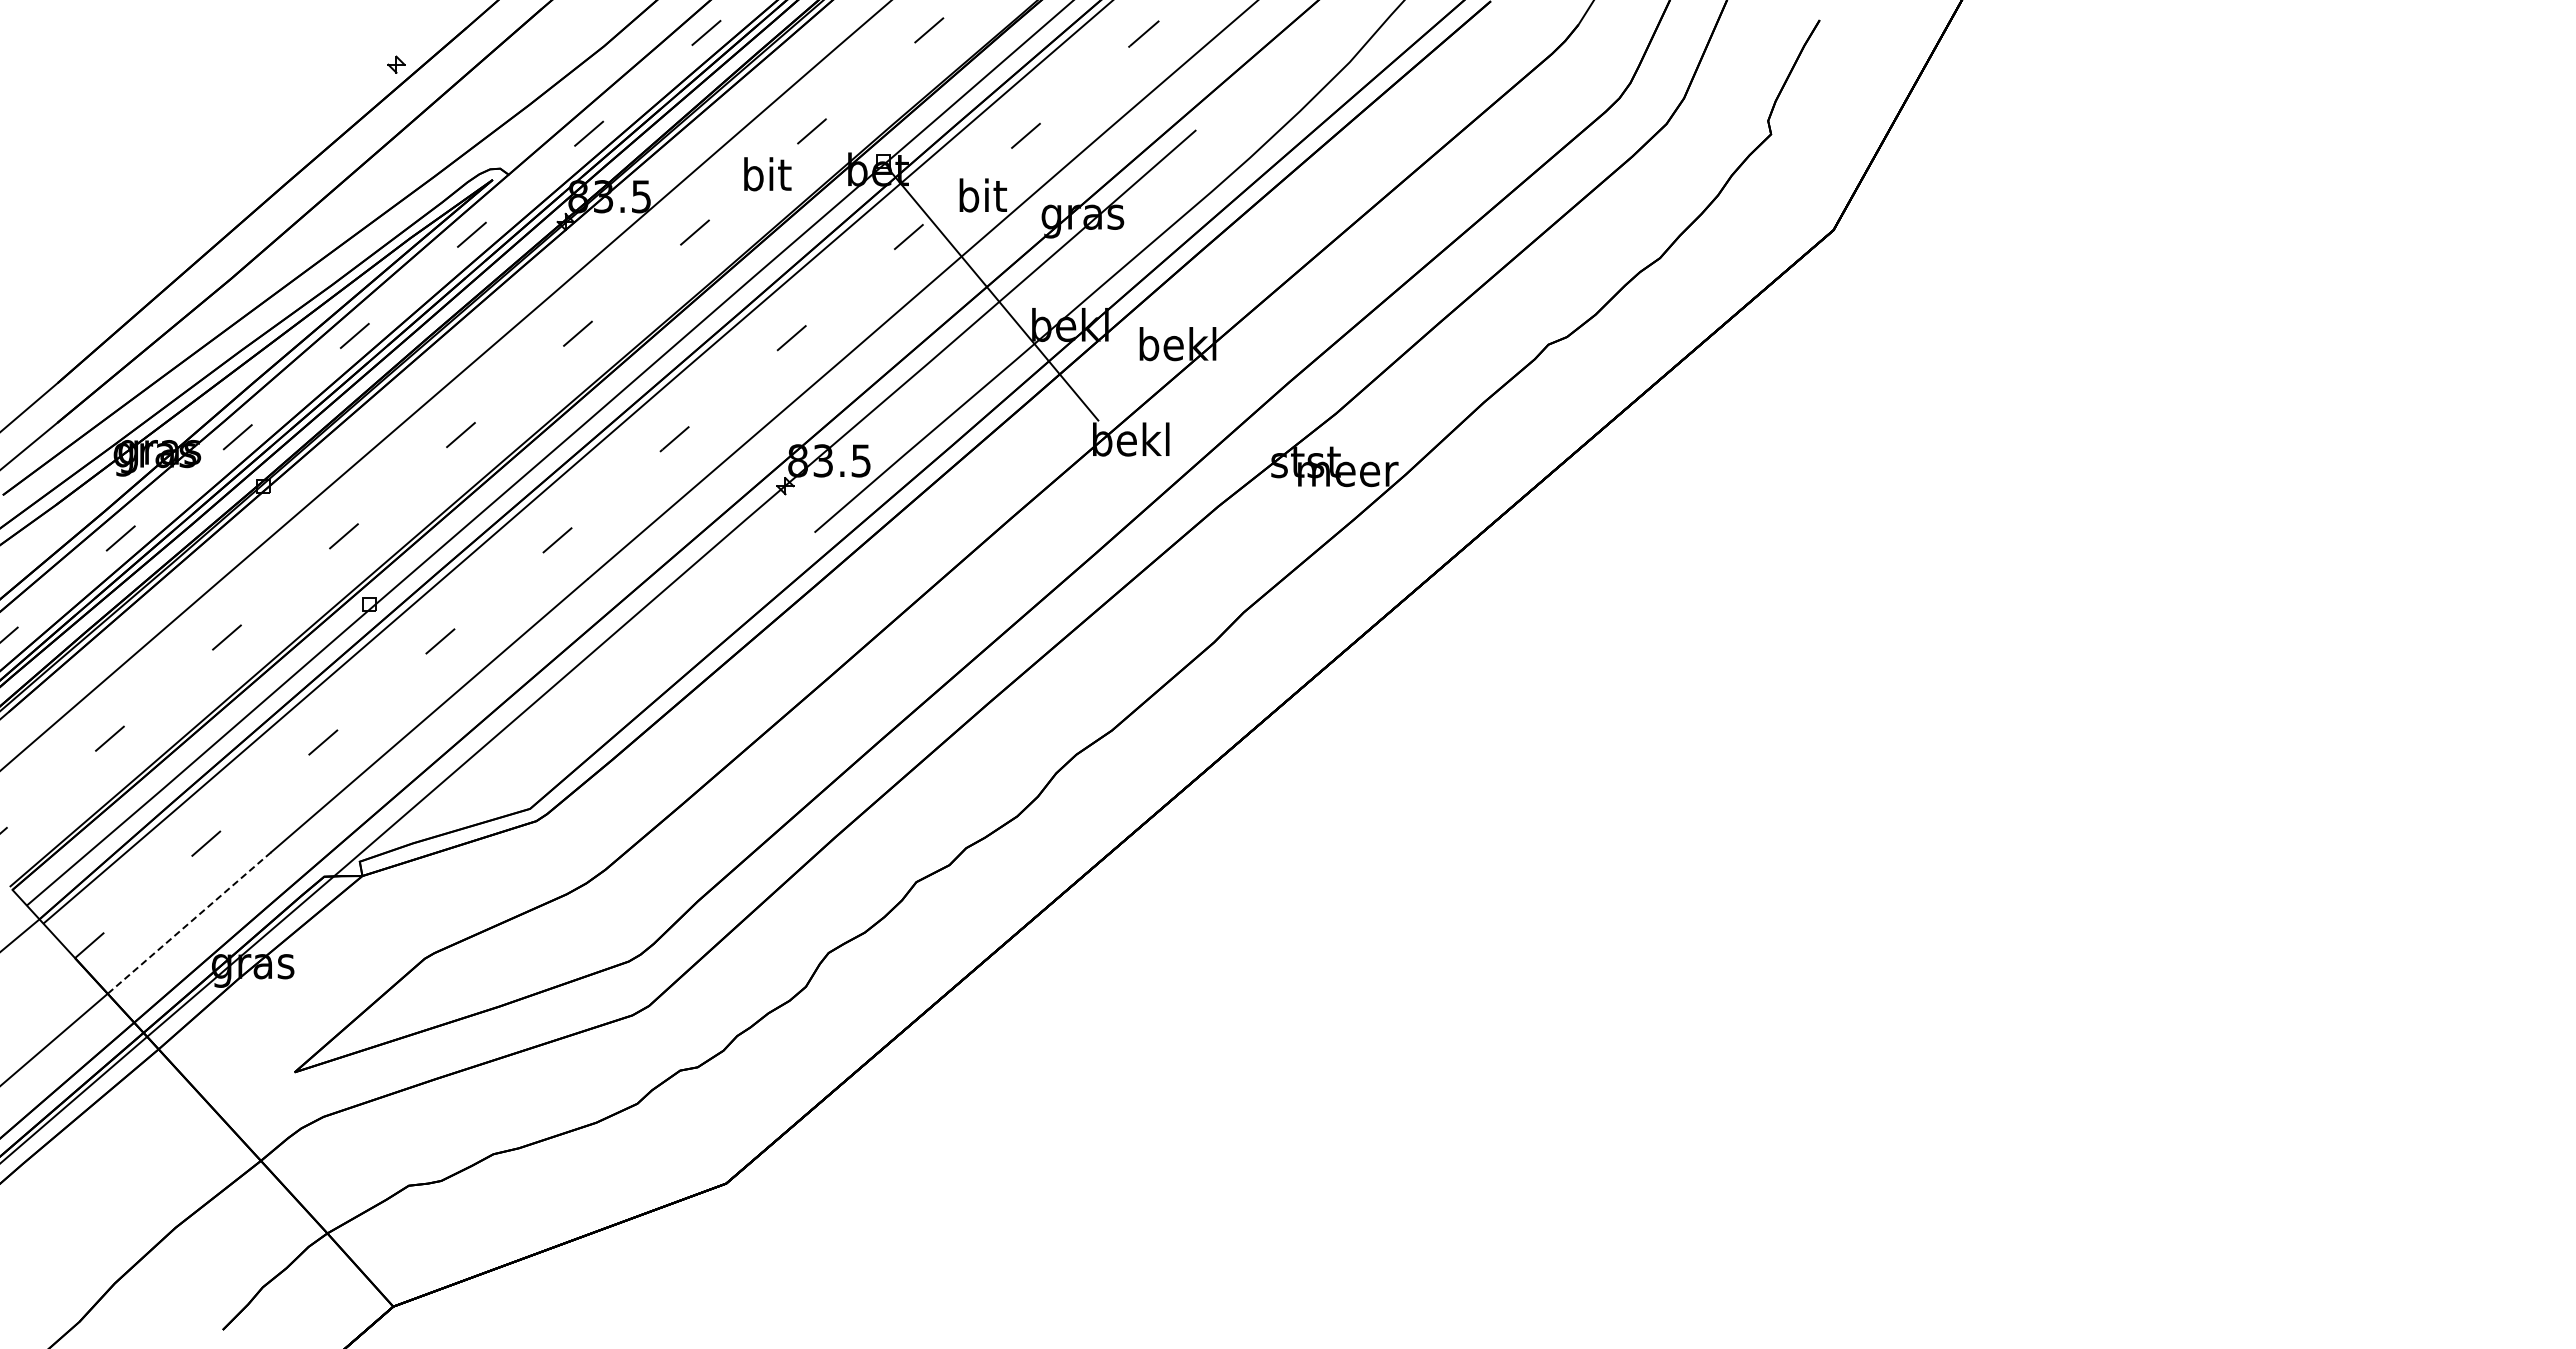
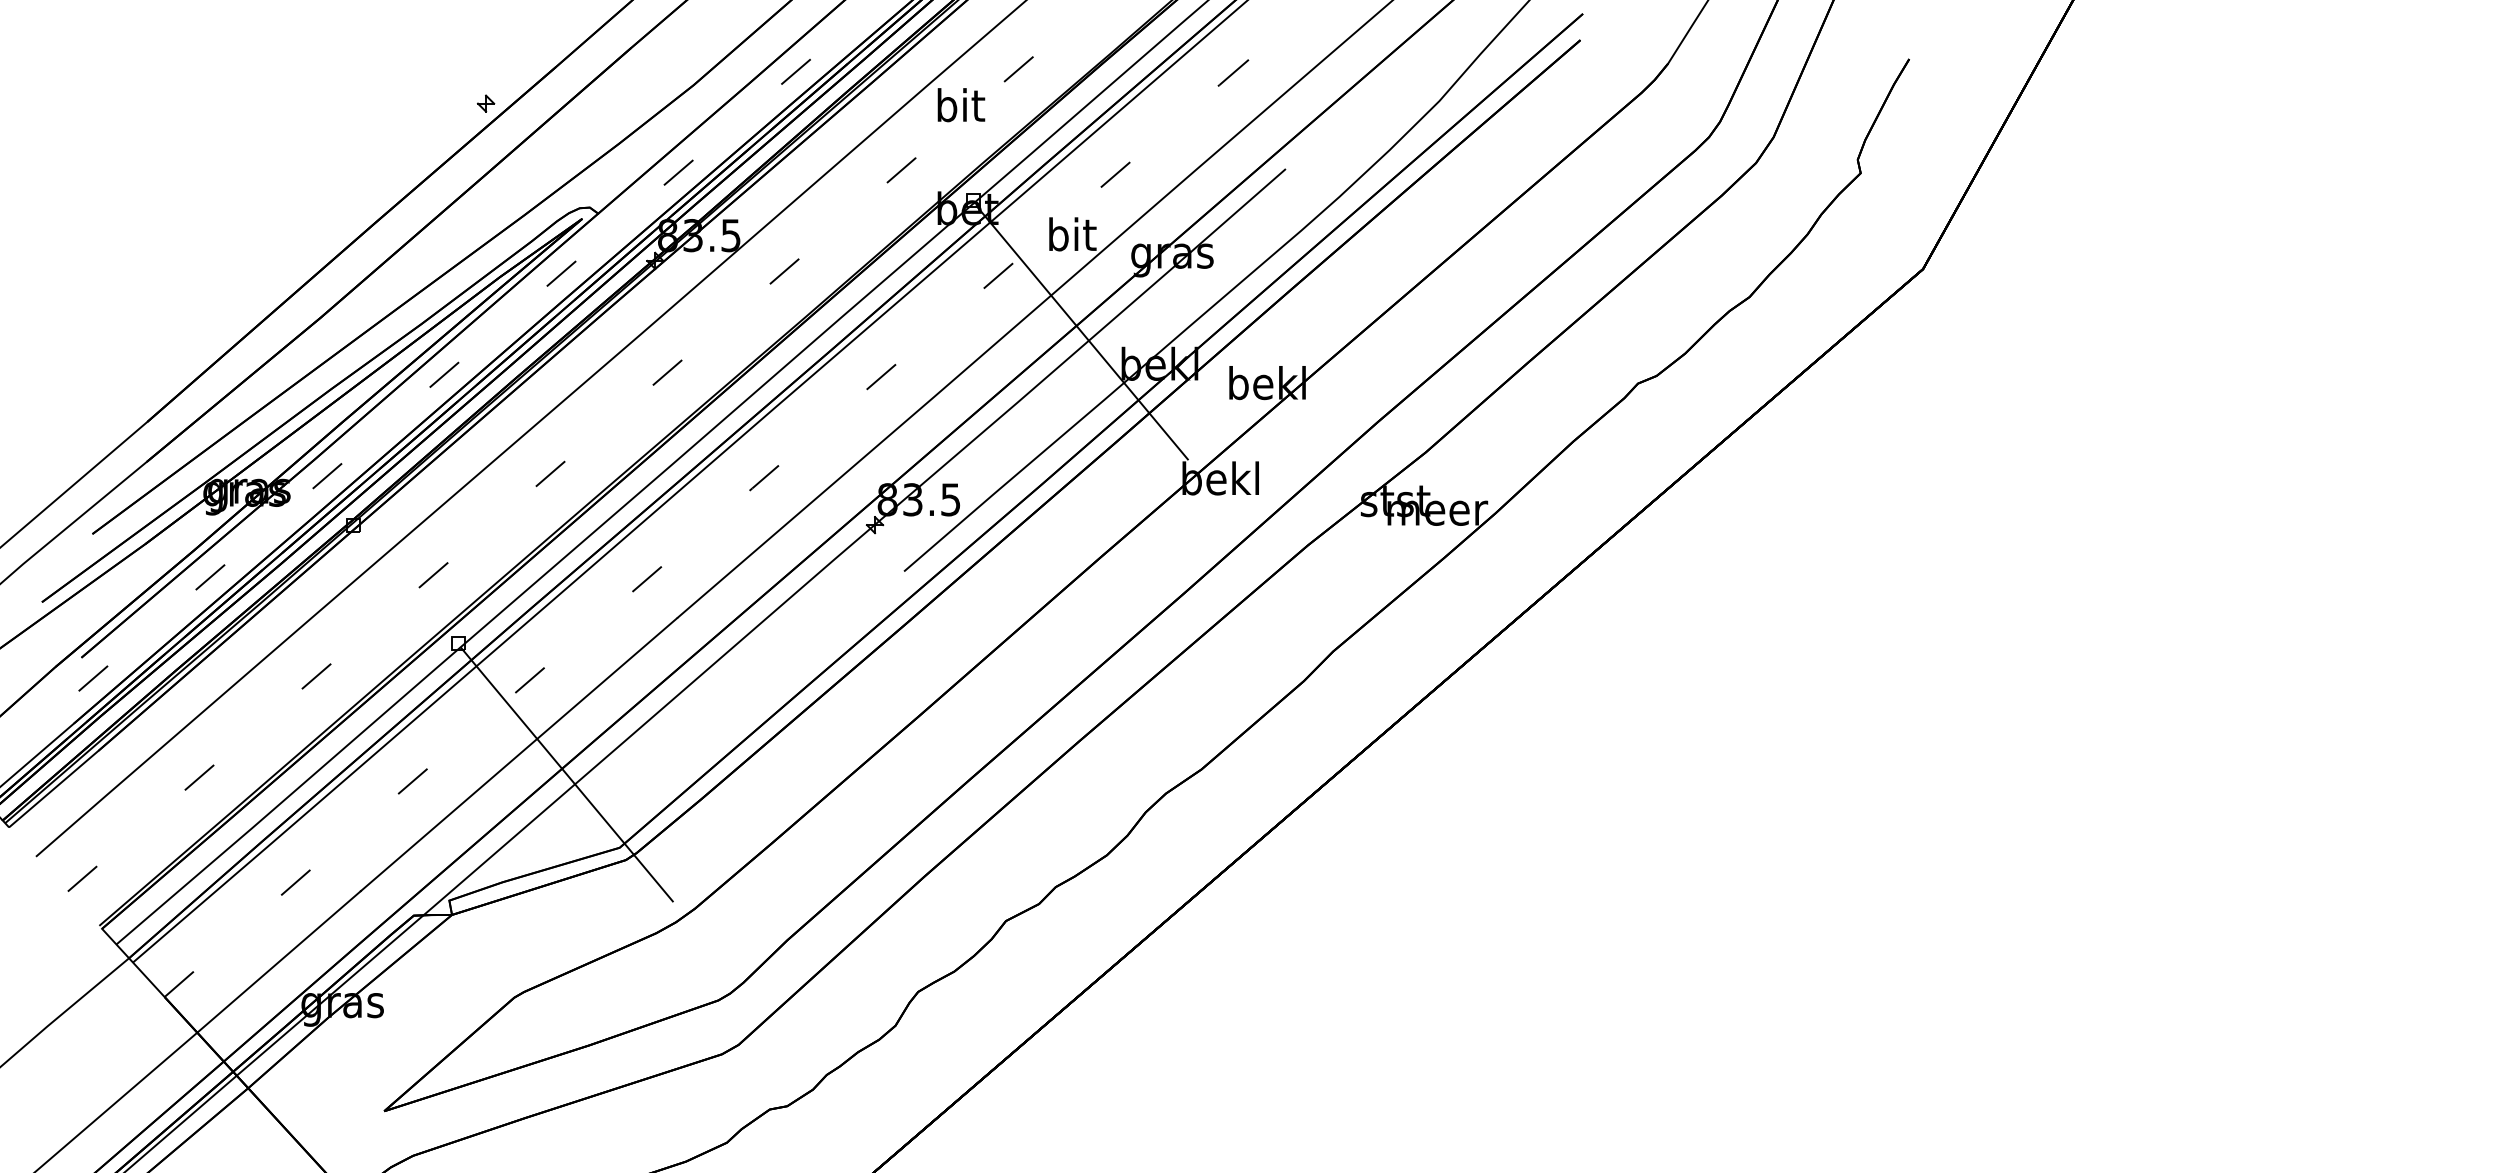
text: (767, 174) -> (961, 105), moved
line: (477, 735) -> (567, 774), added
line: (189, 923) -> (279, 962), dashed -> solid

